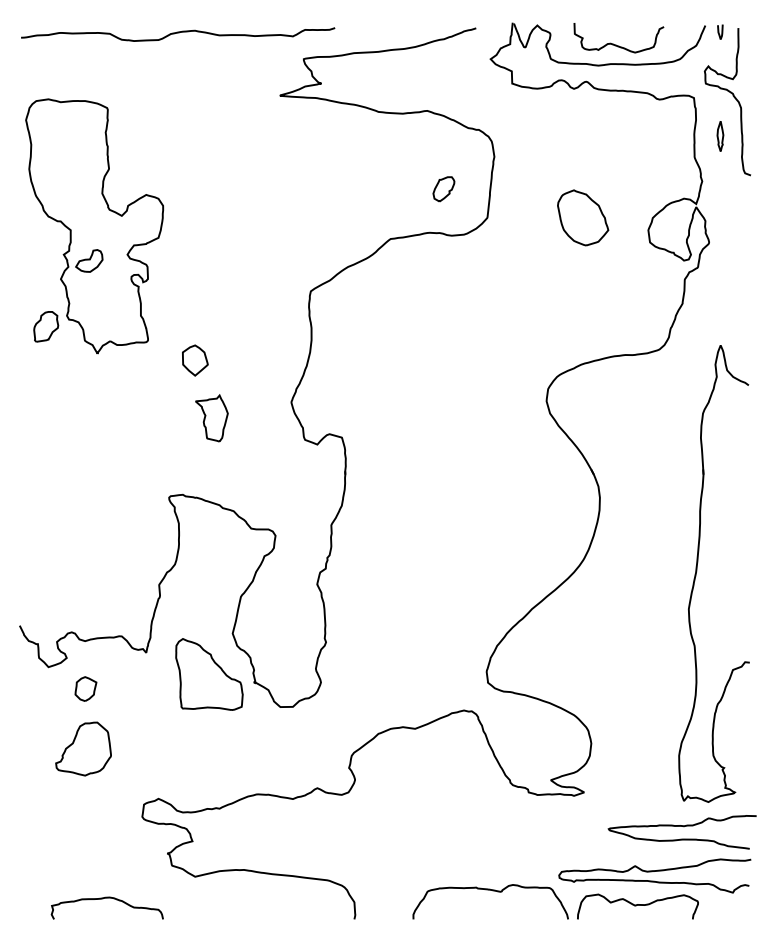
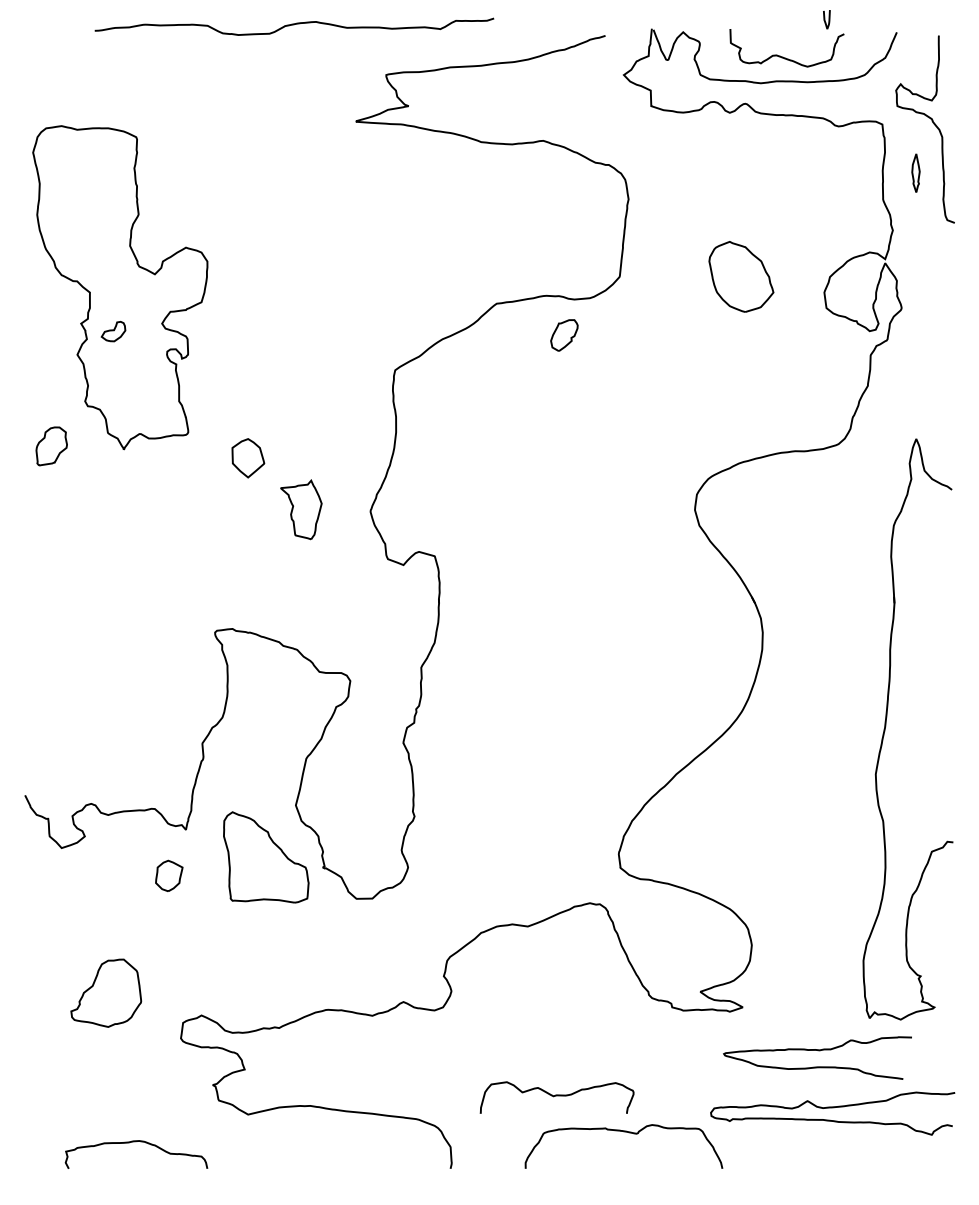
curve: (719, 31) -> (825, 19), moved
curve: (178, 33) -> (294, 25), moved
part: (443, 189) -> (564, 335), moved
part: (89, 260) -> (113, 331), size x0.7
part: (46, 326) -> (51, 446), moved
part: (211, 418) -> (301, 509), moved
part: (86, 688) -> (169, 875), moved
part: (83, 748) -> (106, 992), moved
curve: (683, 827) -> (818, 1051), moved
curve: (637, 905) -> (556, 1096), moved

